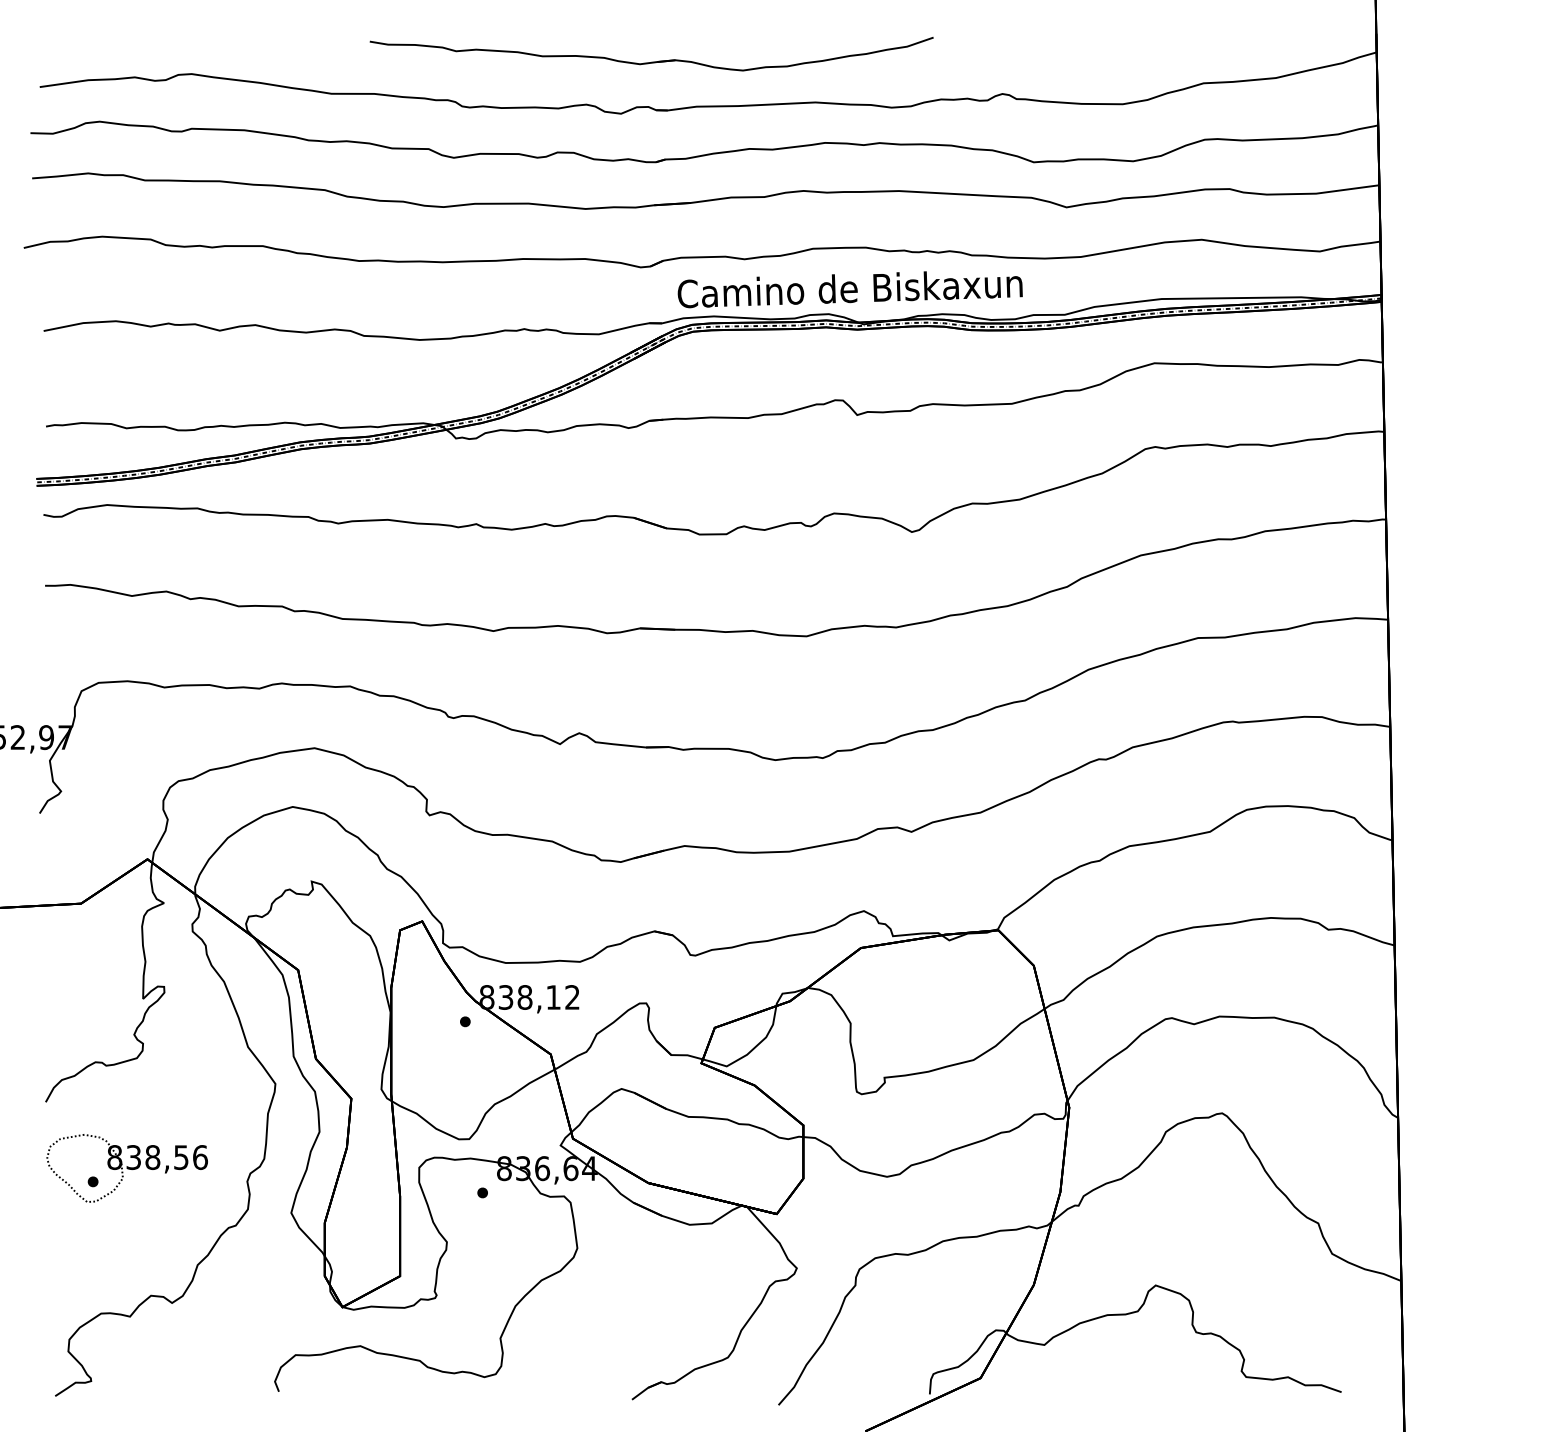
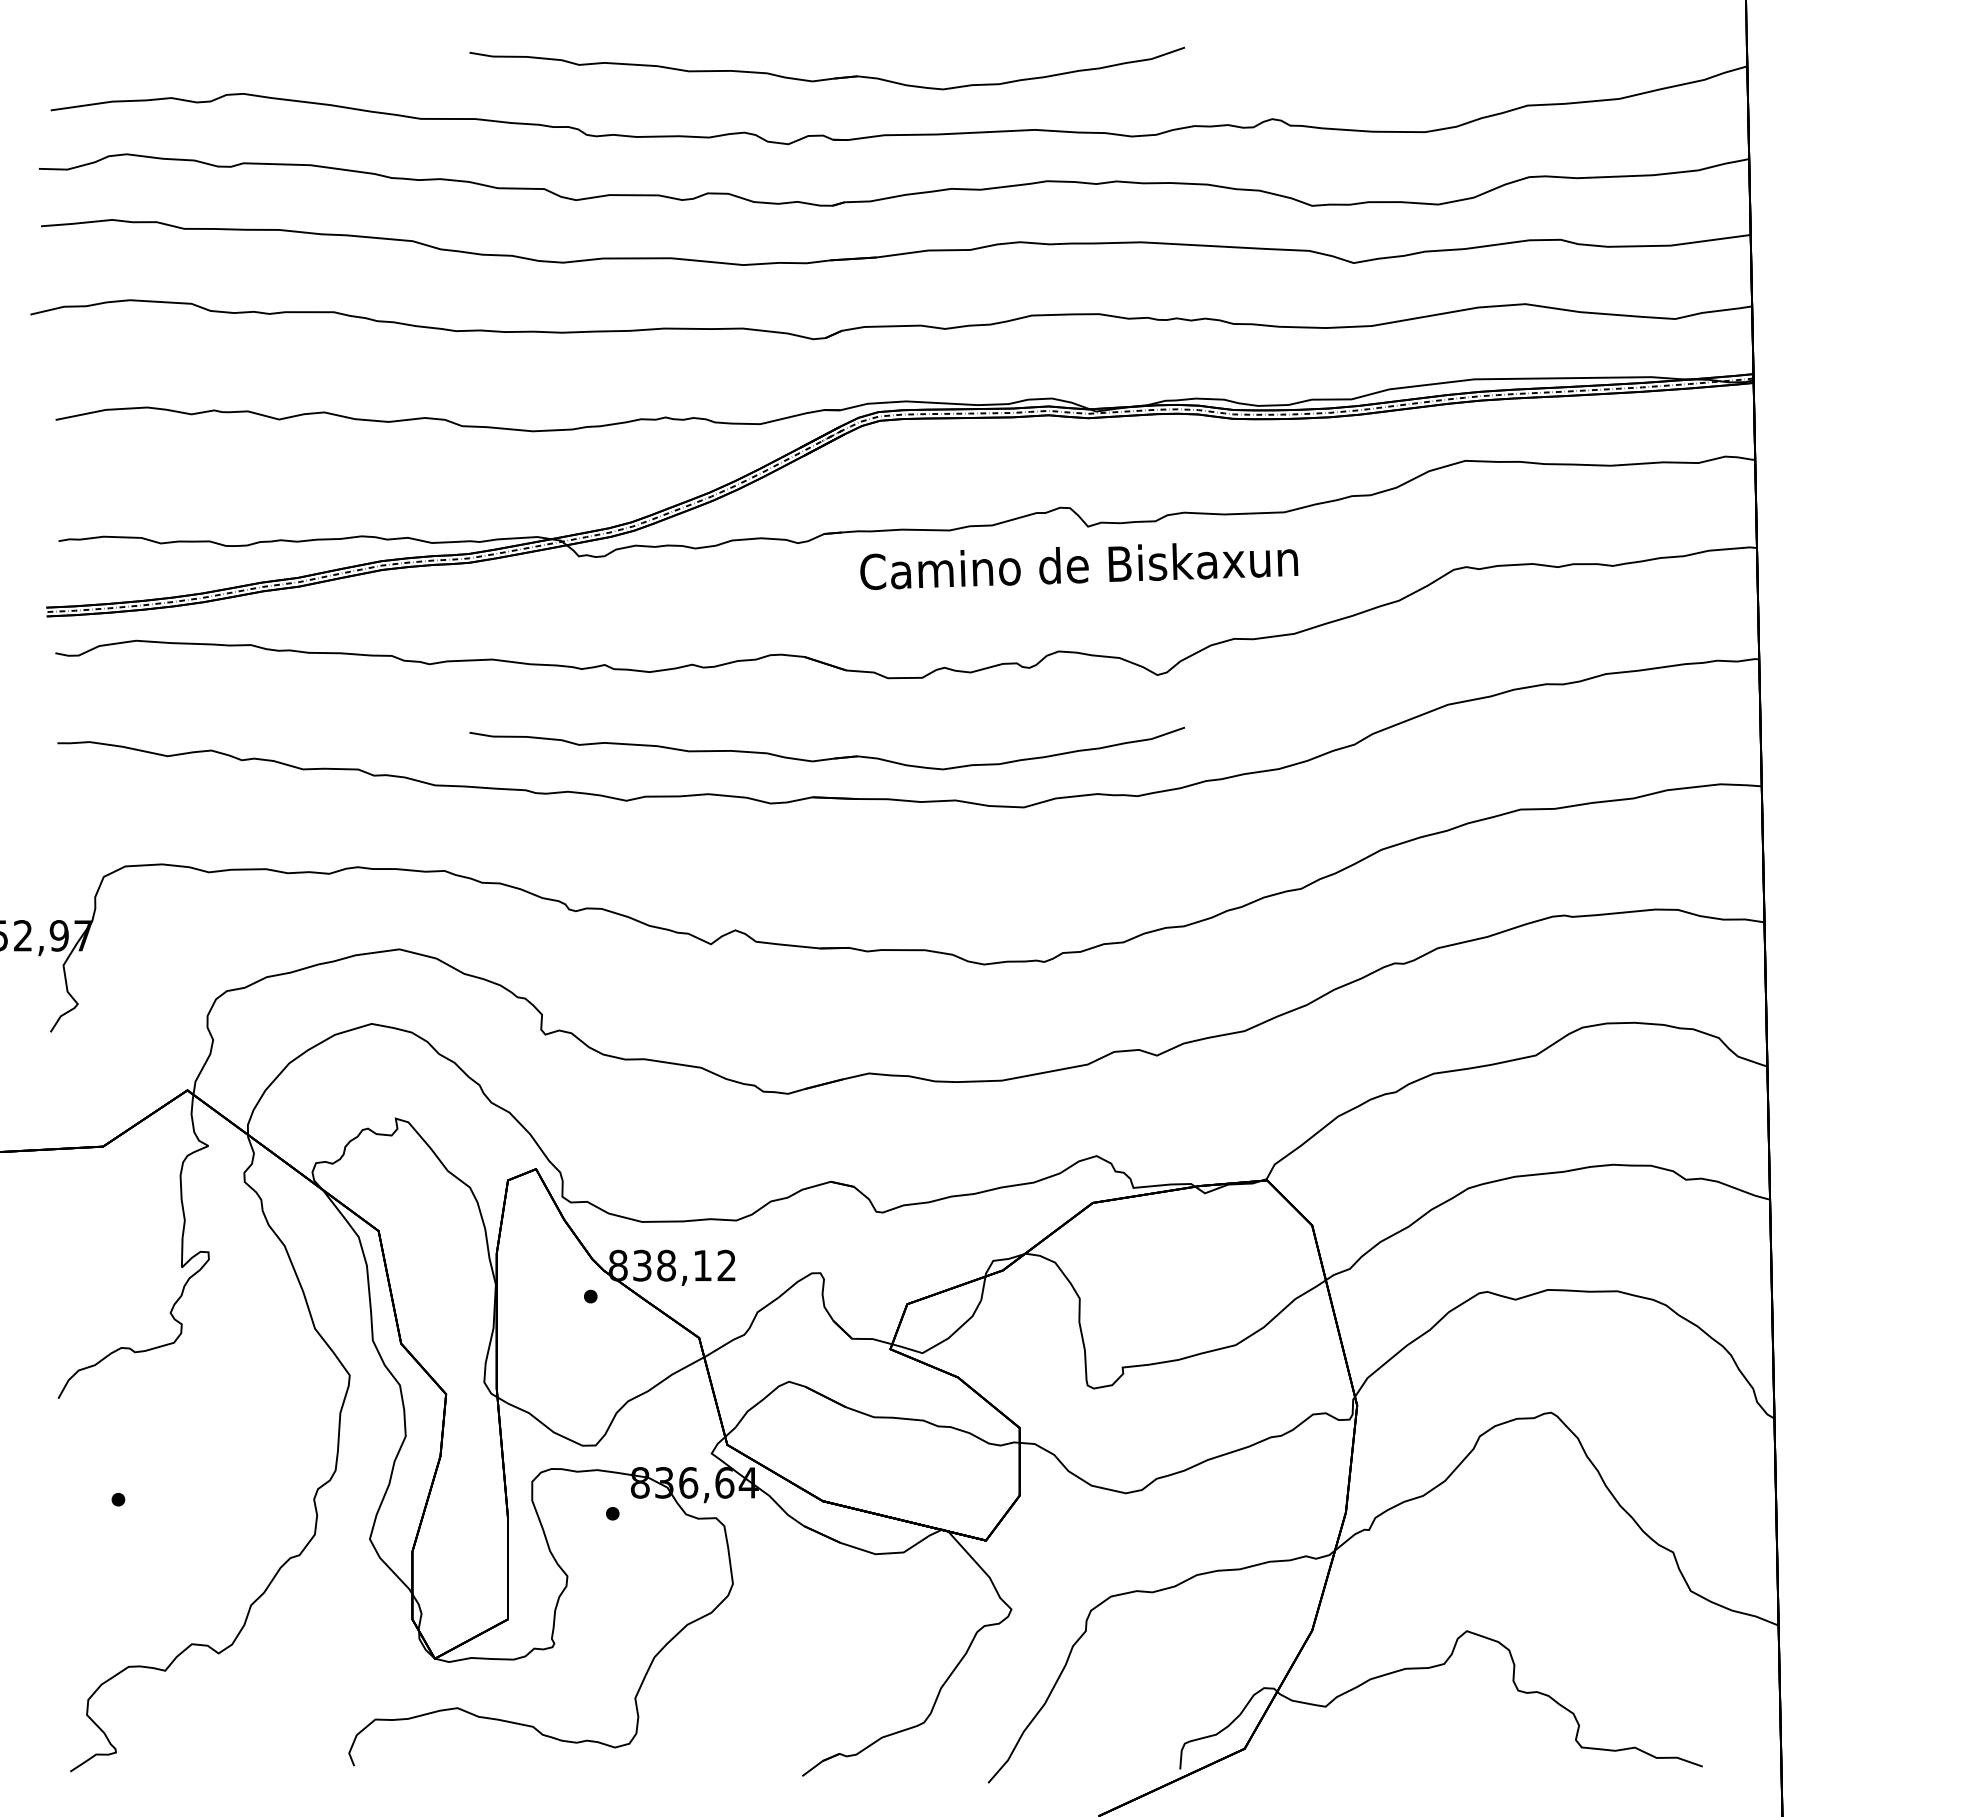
text: (850, 289) -> (1079, 566), moved
part: (651, 597) -> (826, 758), added
part: (127, 1168) -> (161, 1482), removed

